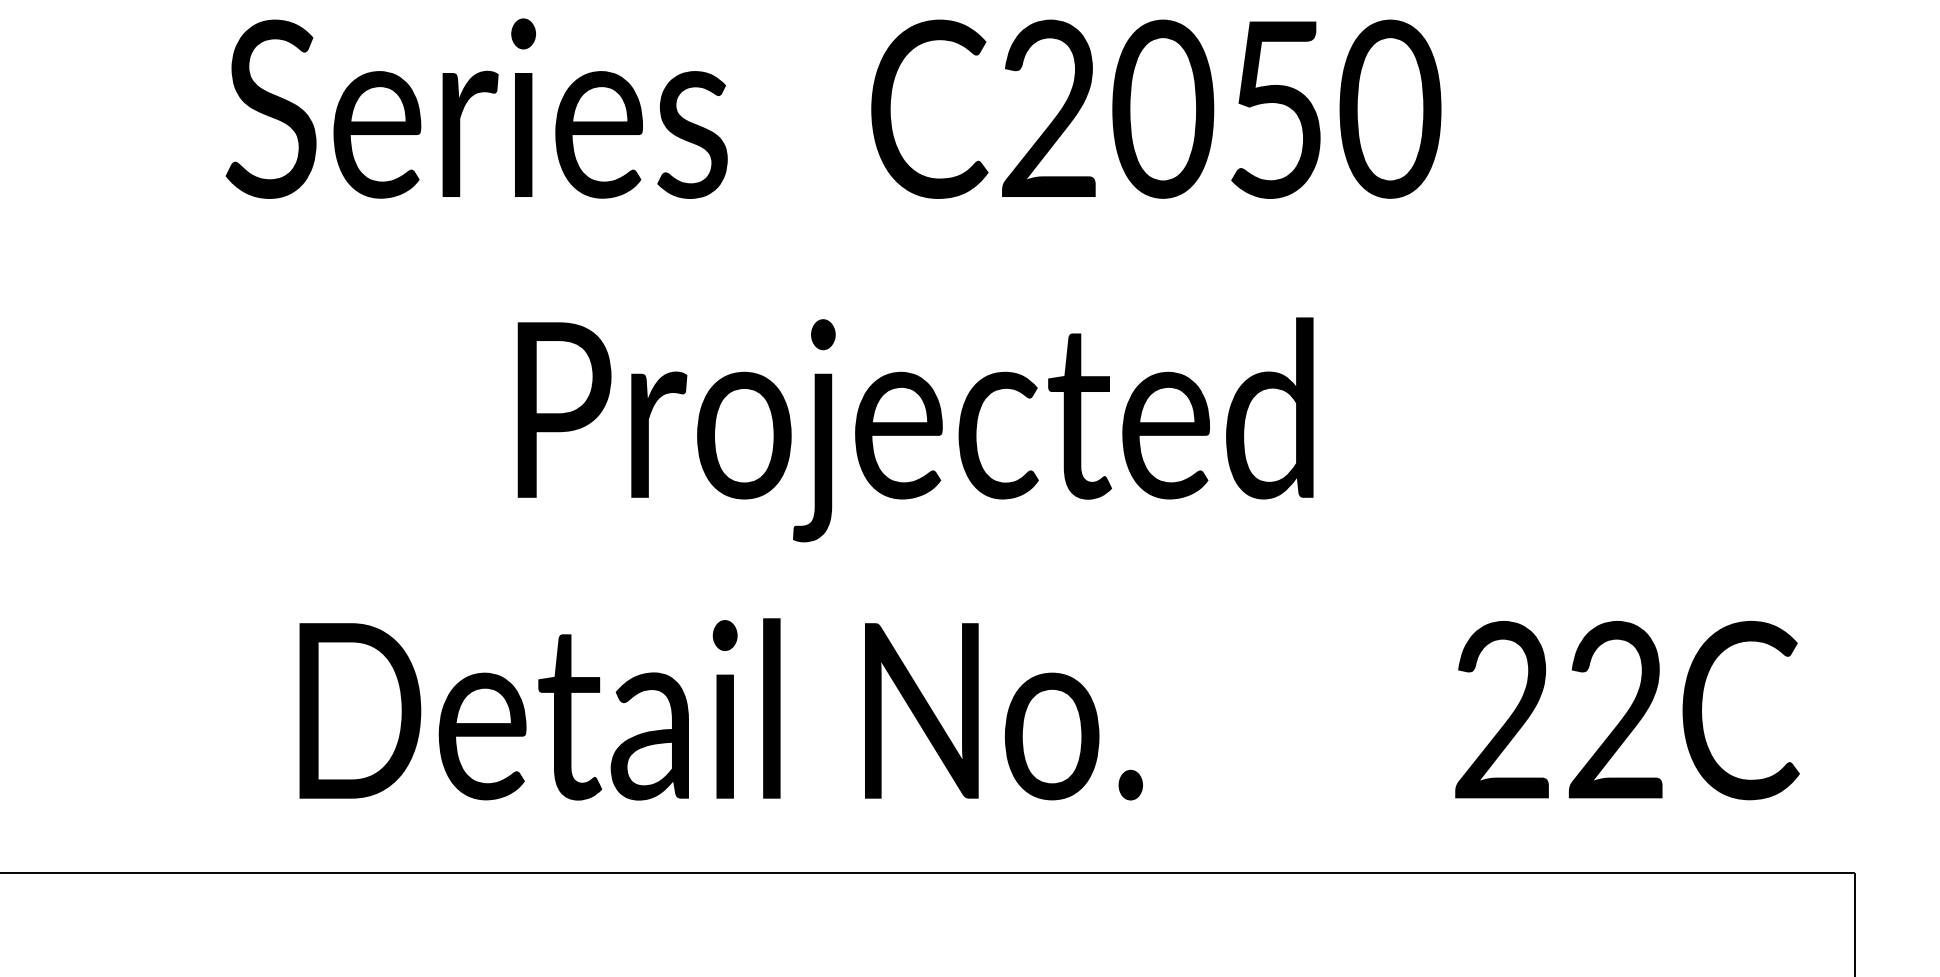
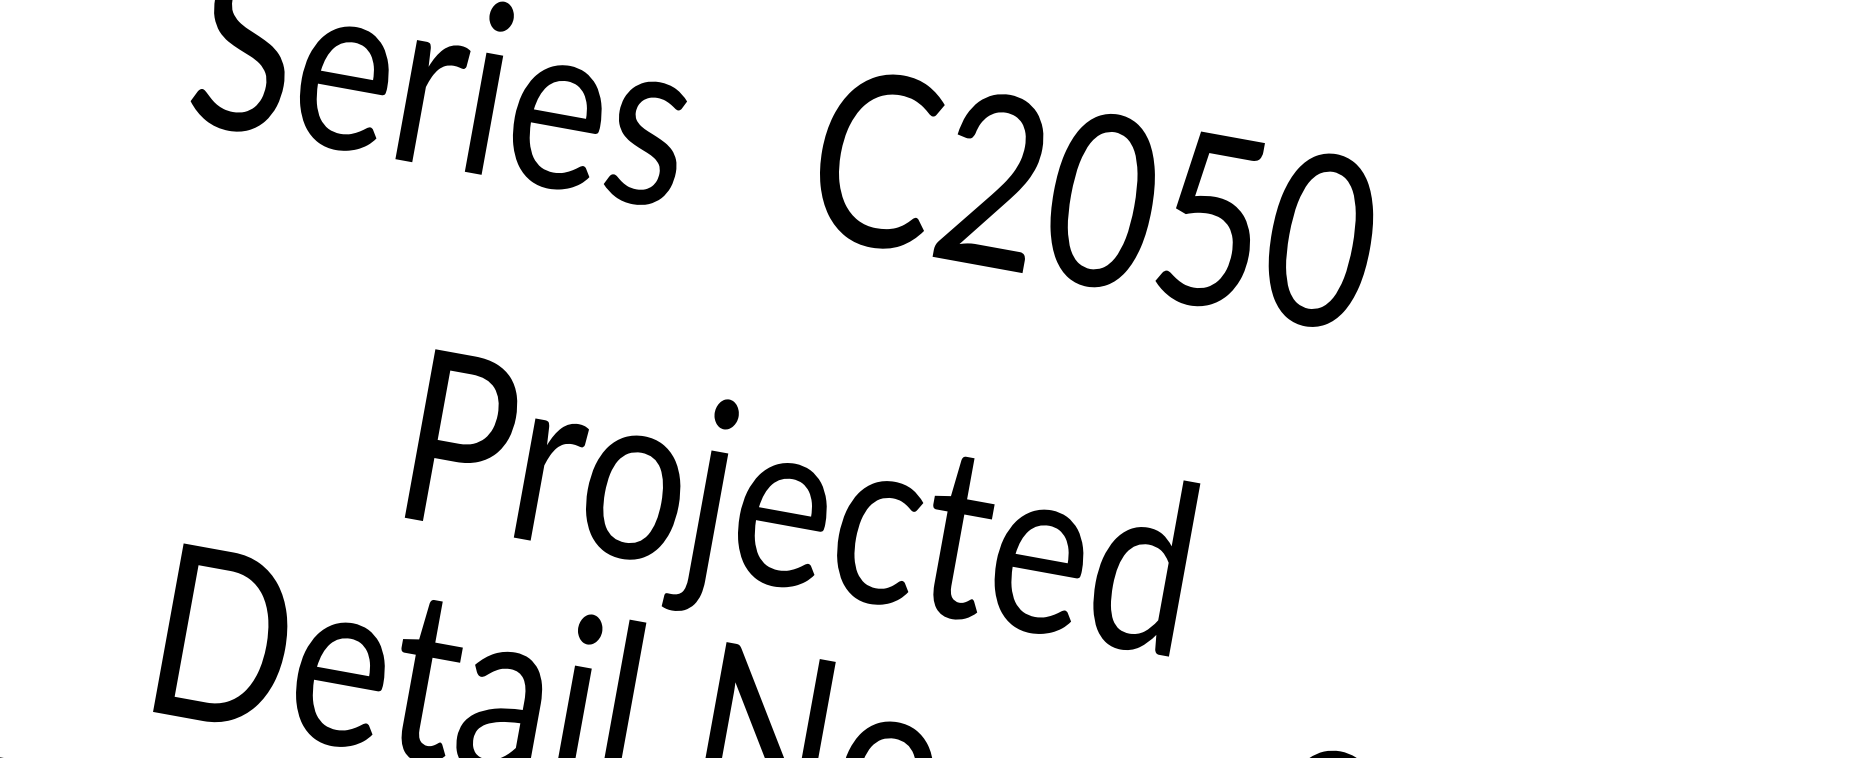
text: (915, 429) -> (798, 521), moved

